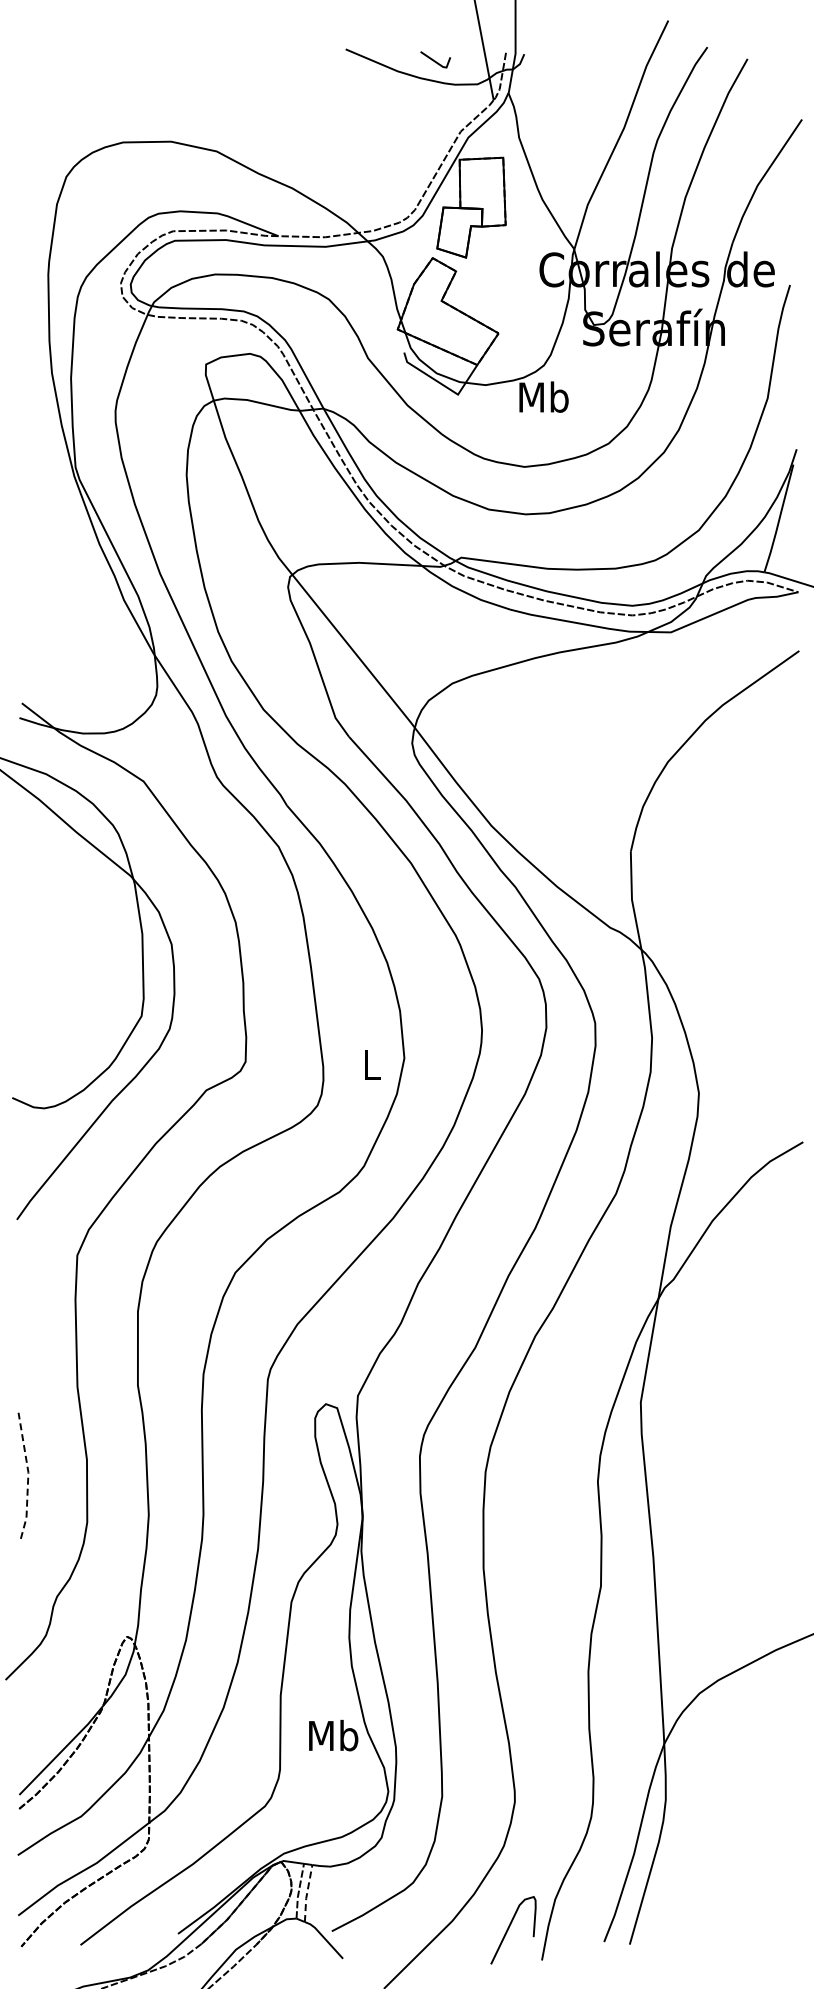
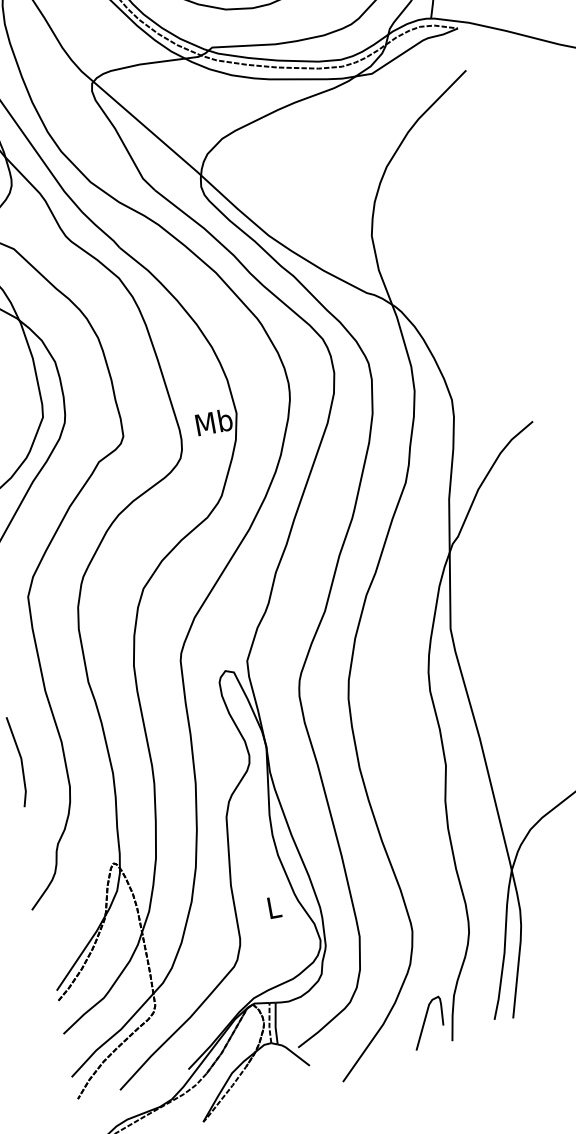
text: (371, 1064) -> (213, 422), L -> Mb
line: (28, 1475) -> (21, 760), dashed -> solid
text: (333, 1735) -> (273, 907), Mb -> L
line: (307, 1893) -> (275, 1023), dashed -> solid

